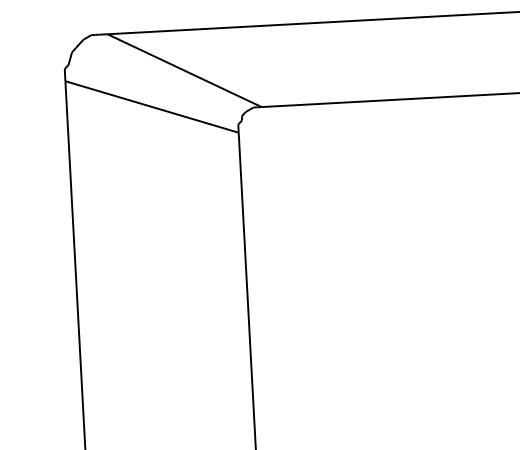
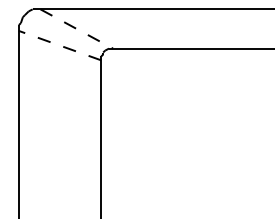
line: (186, 71) -> (77, 29), solid -> dashed
line: (152, 106) -> (60, 45), solid -> dashed

